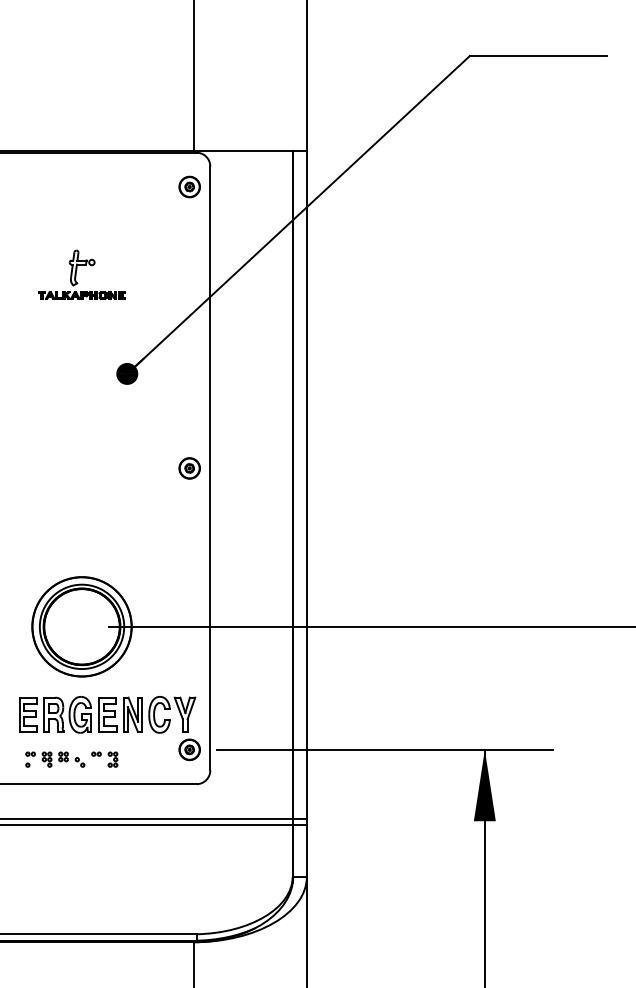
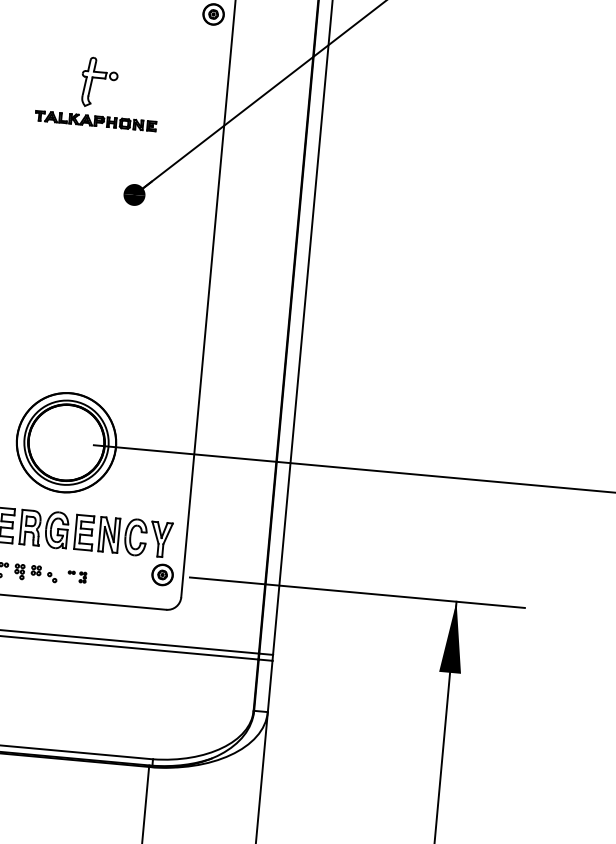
part: (81, 274) -> (97, 91), size x1.4
part: (189, 468) -> (187, 294), removed
part: (104, 759) -> (76, 576), size x0.7

